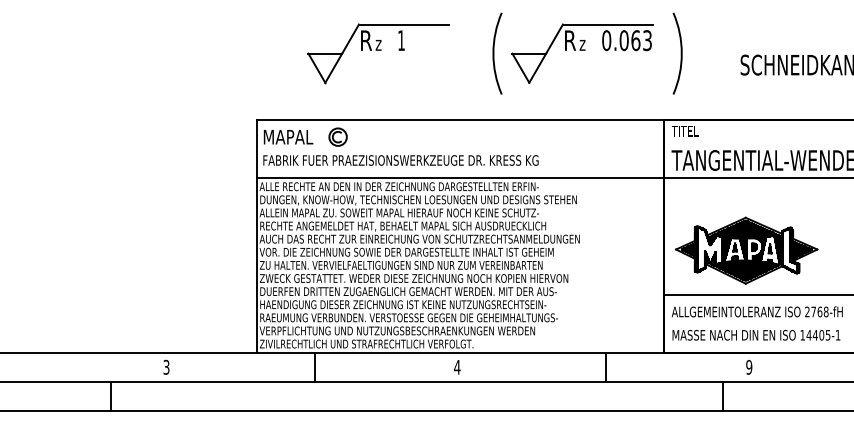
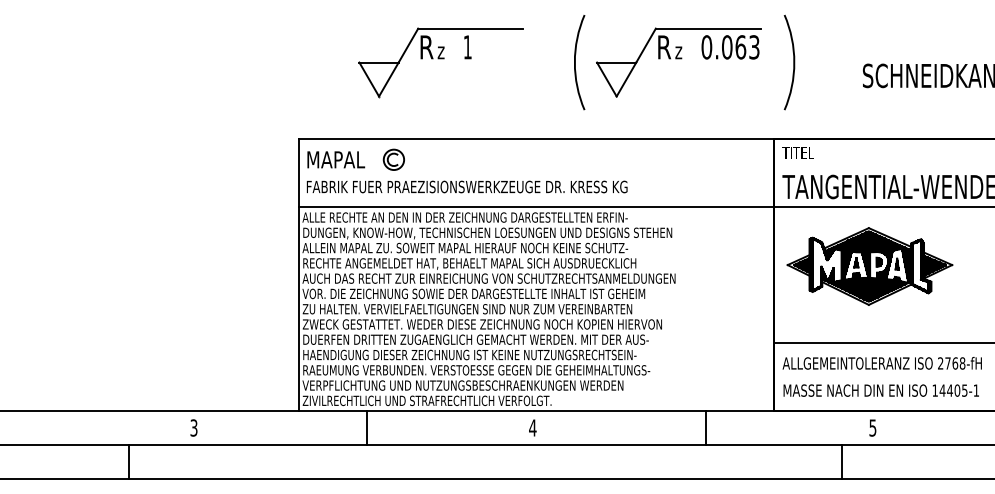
part: (746, 250) -> (869, 266), moved
text: (749, 366) -> (873, 426), 9 -> 5

